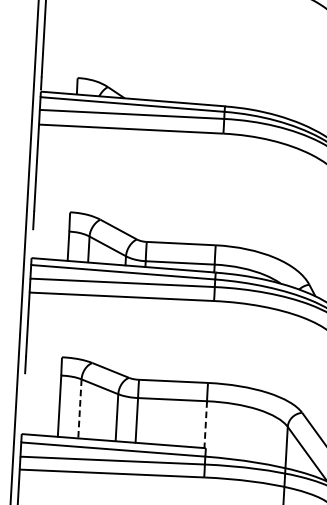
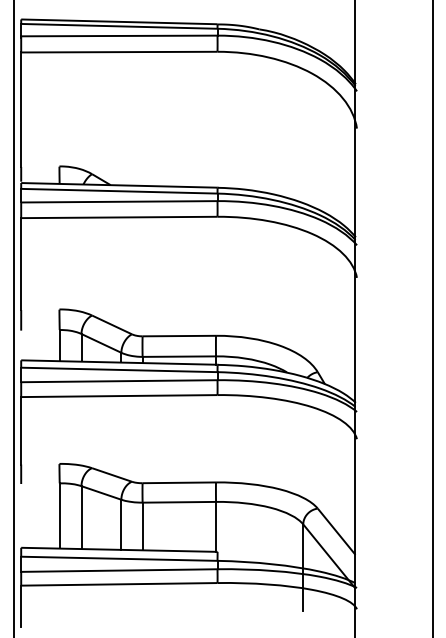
line: (79, 408) -> (81, 517), dashed -> solid
line: (206, 424) -> (216, 526), dashed -> solid

